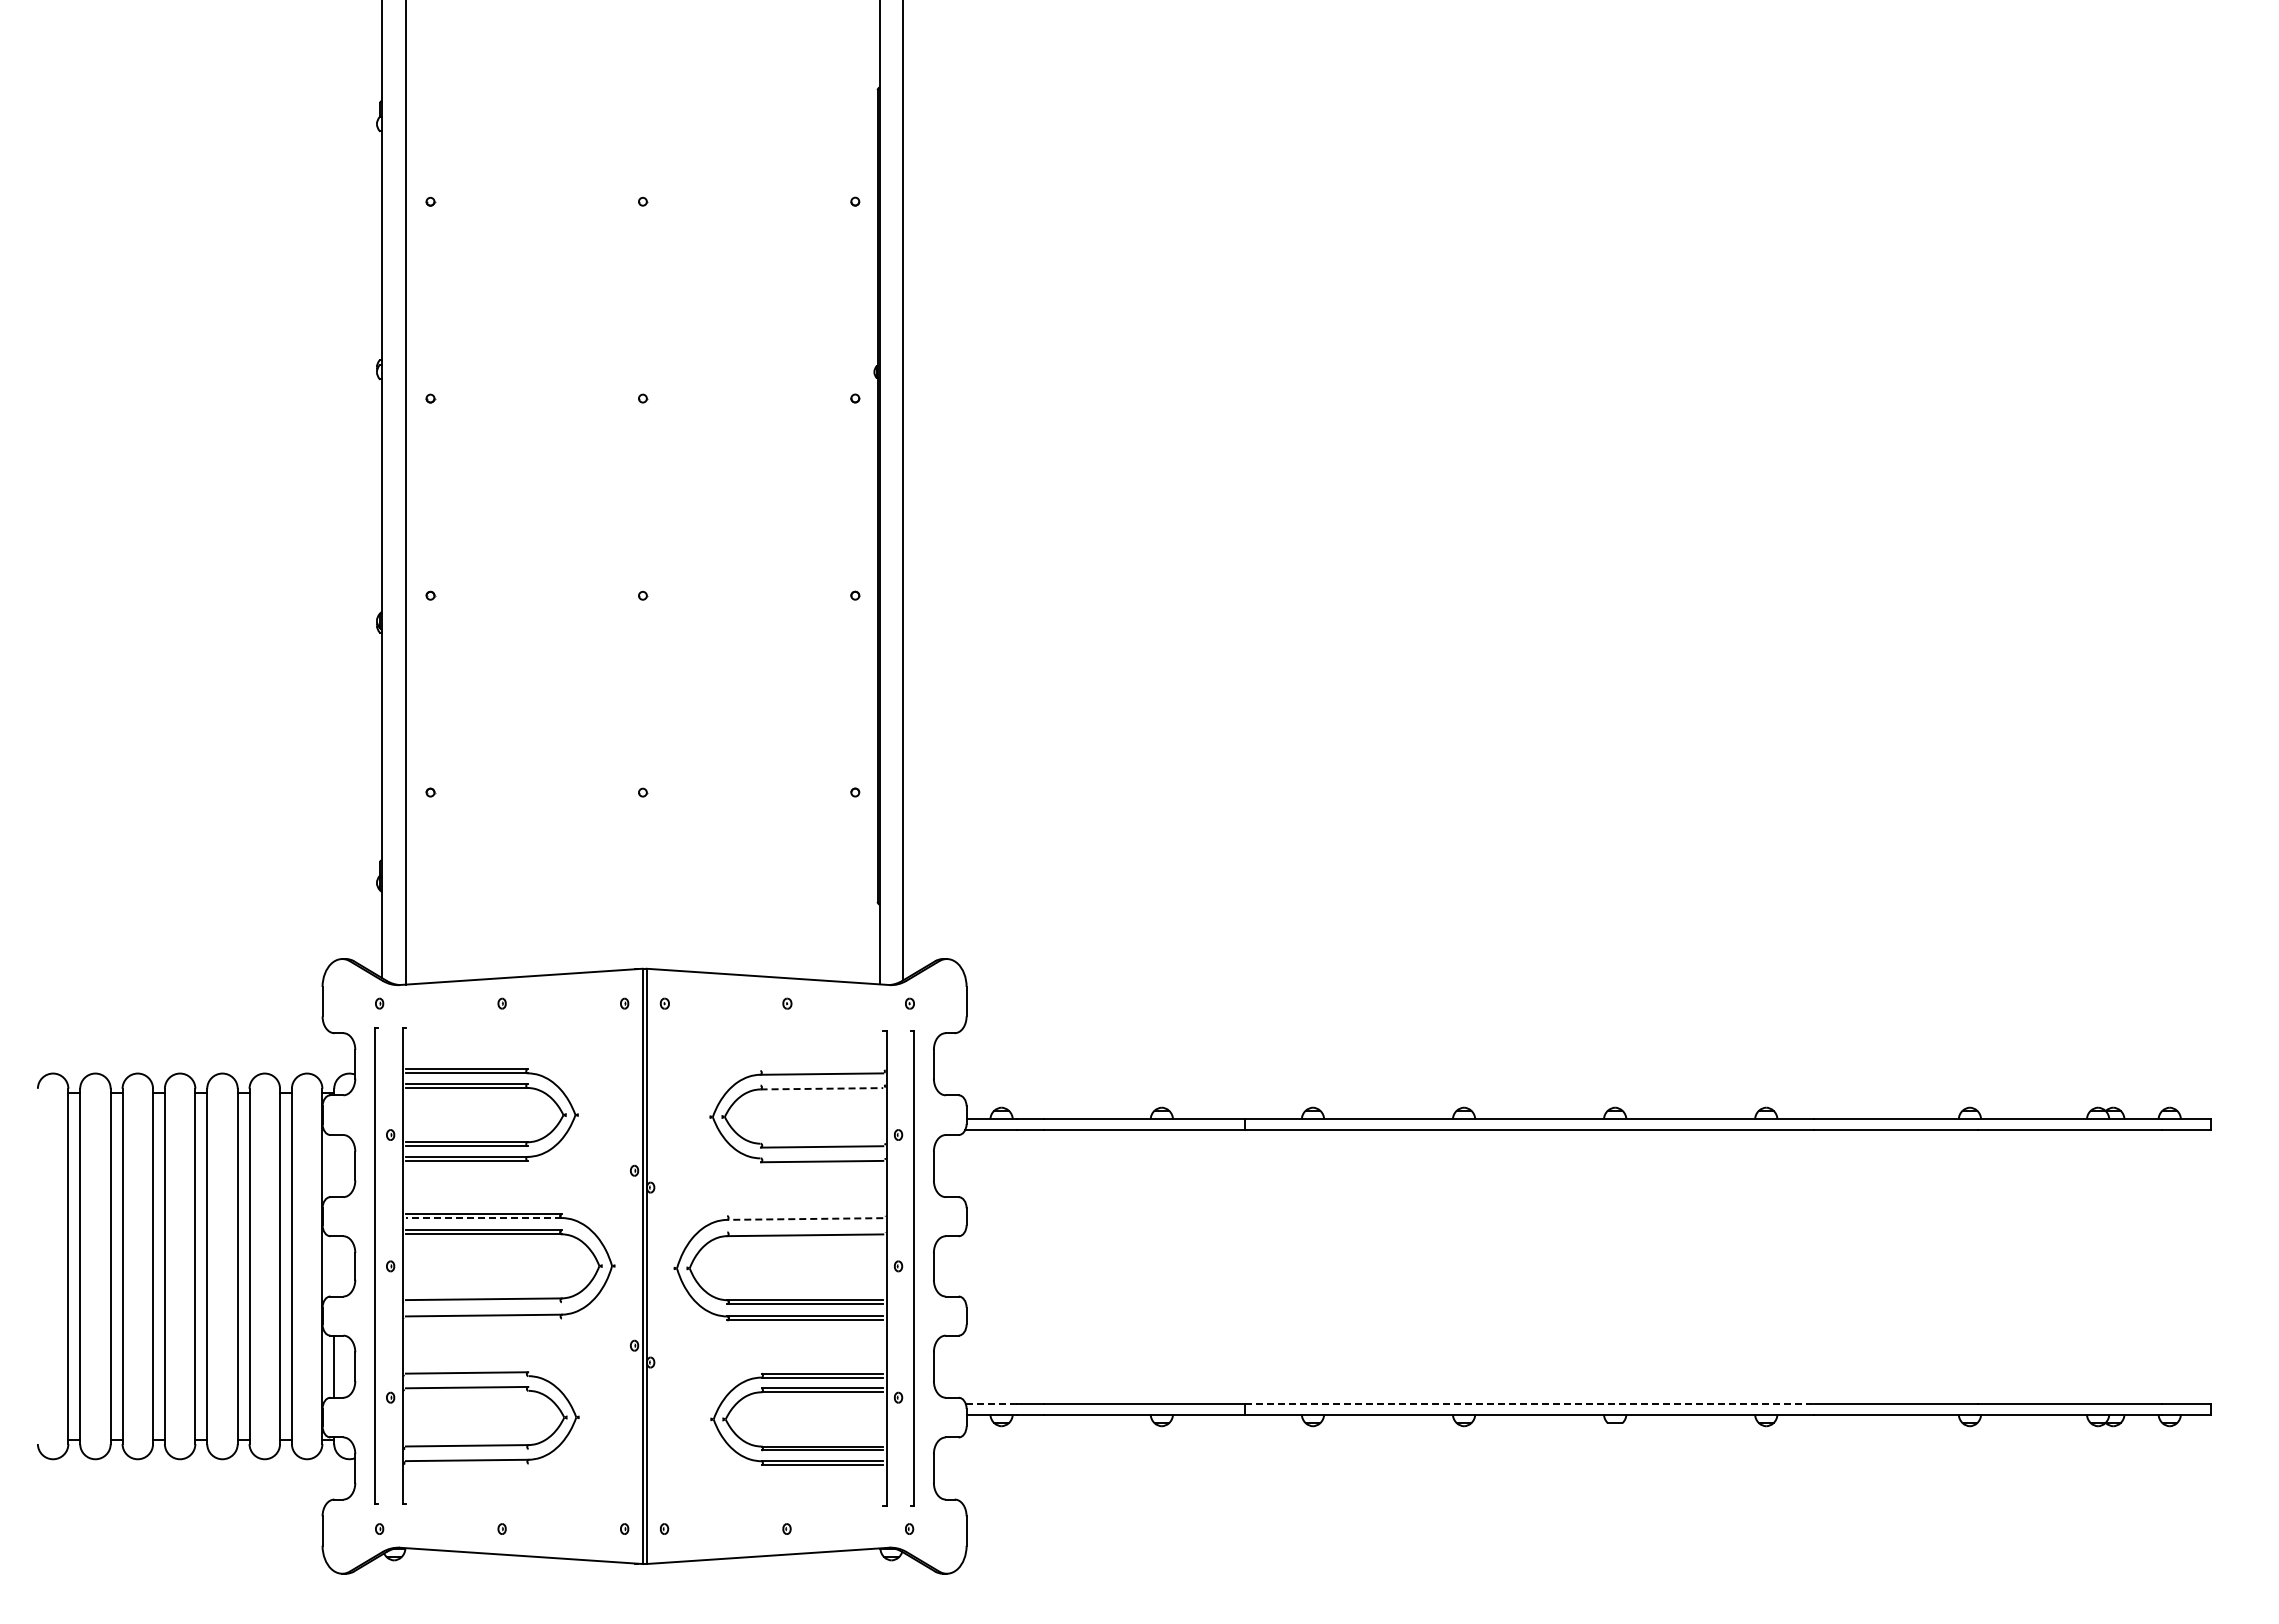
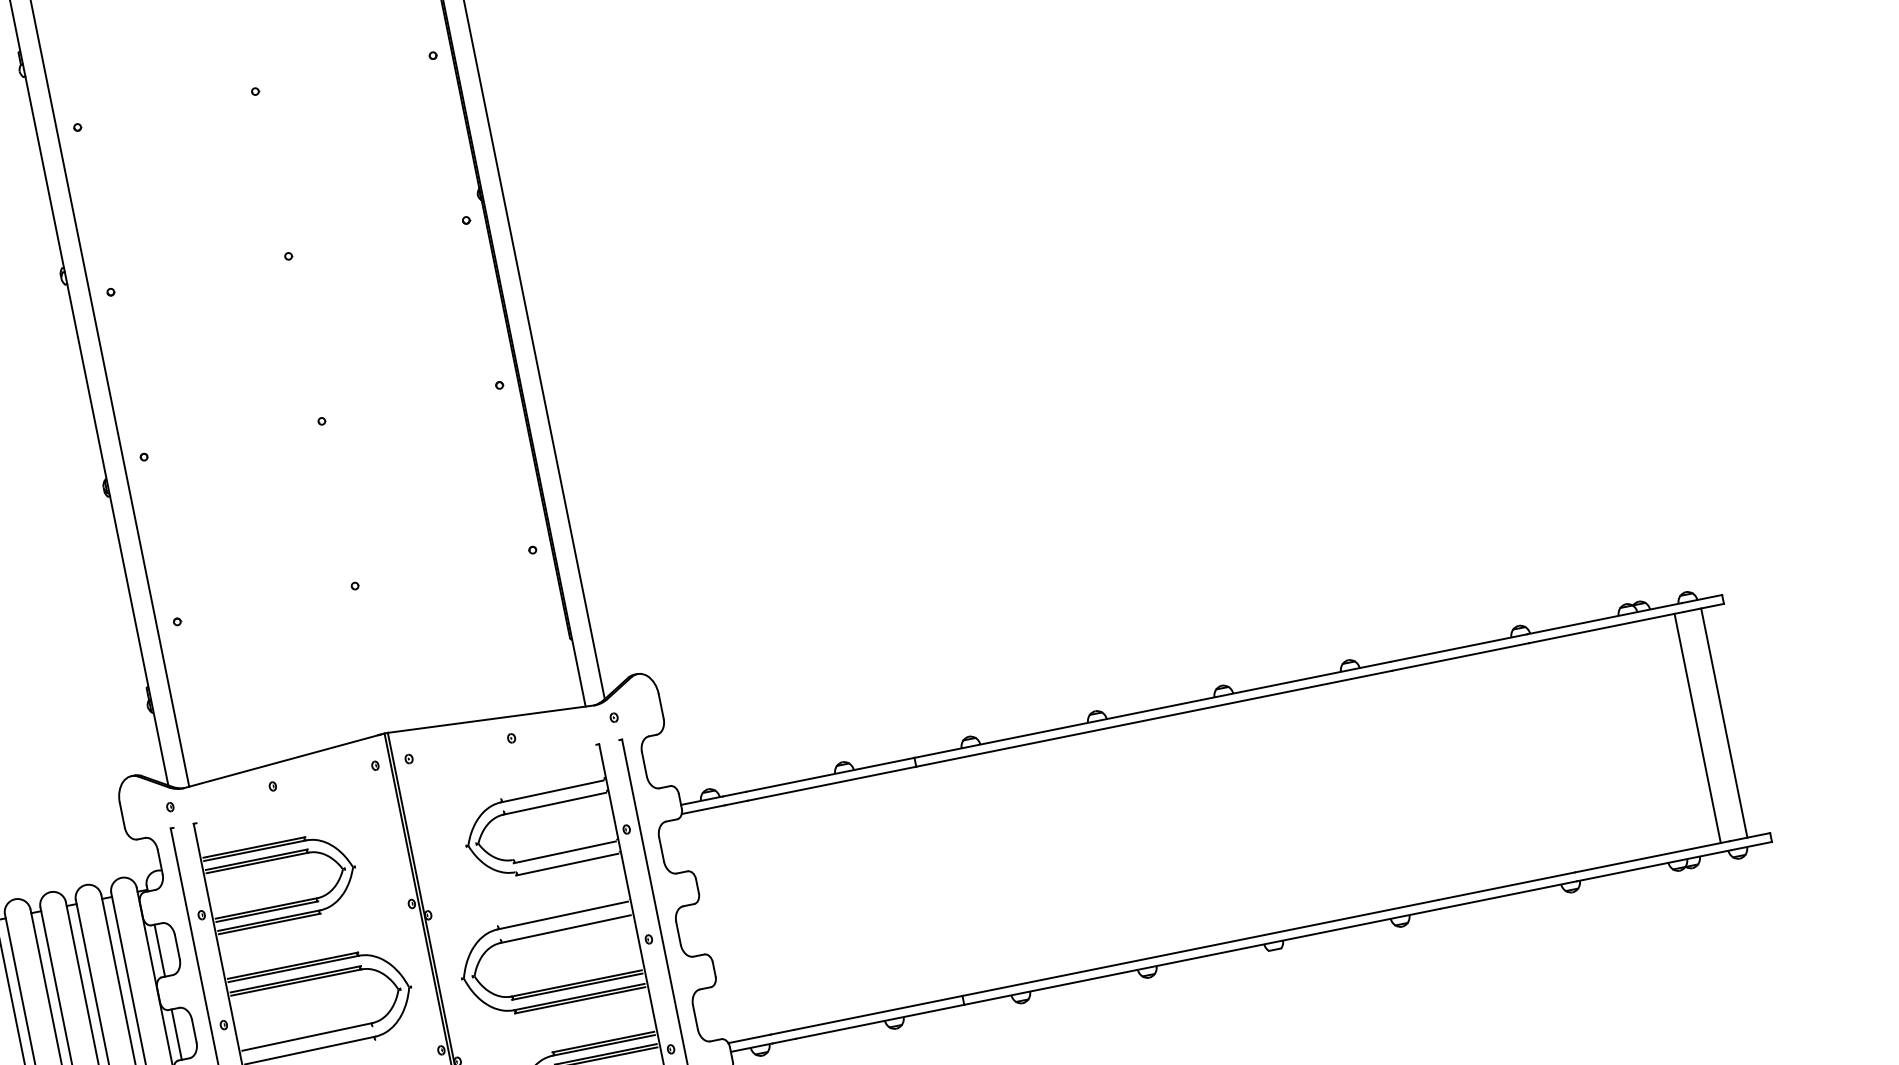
line: (822, 1088) -> (555, 803), dashed -> solid
line: (334, 1166) -> (160, 951), added
line: (483, 1218) -> (293, 969), dashed -> solid
line: (804, 1219) -> (562, 916), dashed -> solid
line: (334, 1266) -> (176, 1034), added
line: (2151, 1266) -> (1697, 728), added
line: (2183, 1266) -> (1724, 722), added
line: (991, 1403) -> (749, 1038), dashed -> solid
line: (1530, 1403) -> (1200, 947), dashed -> solid

